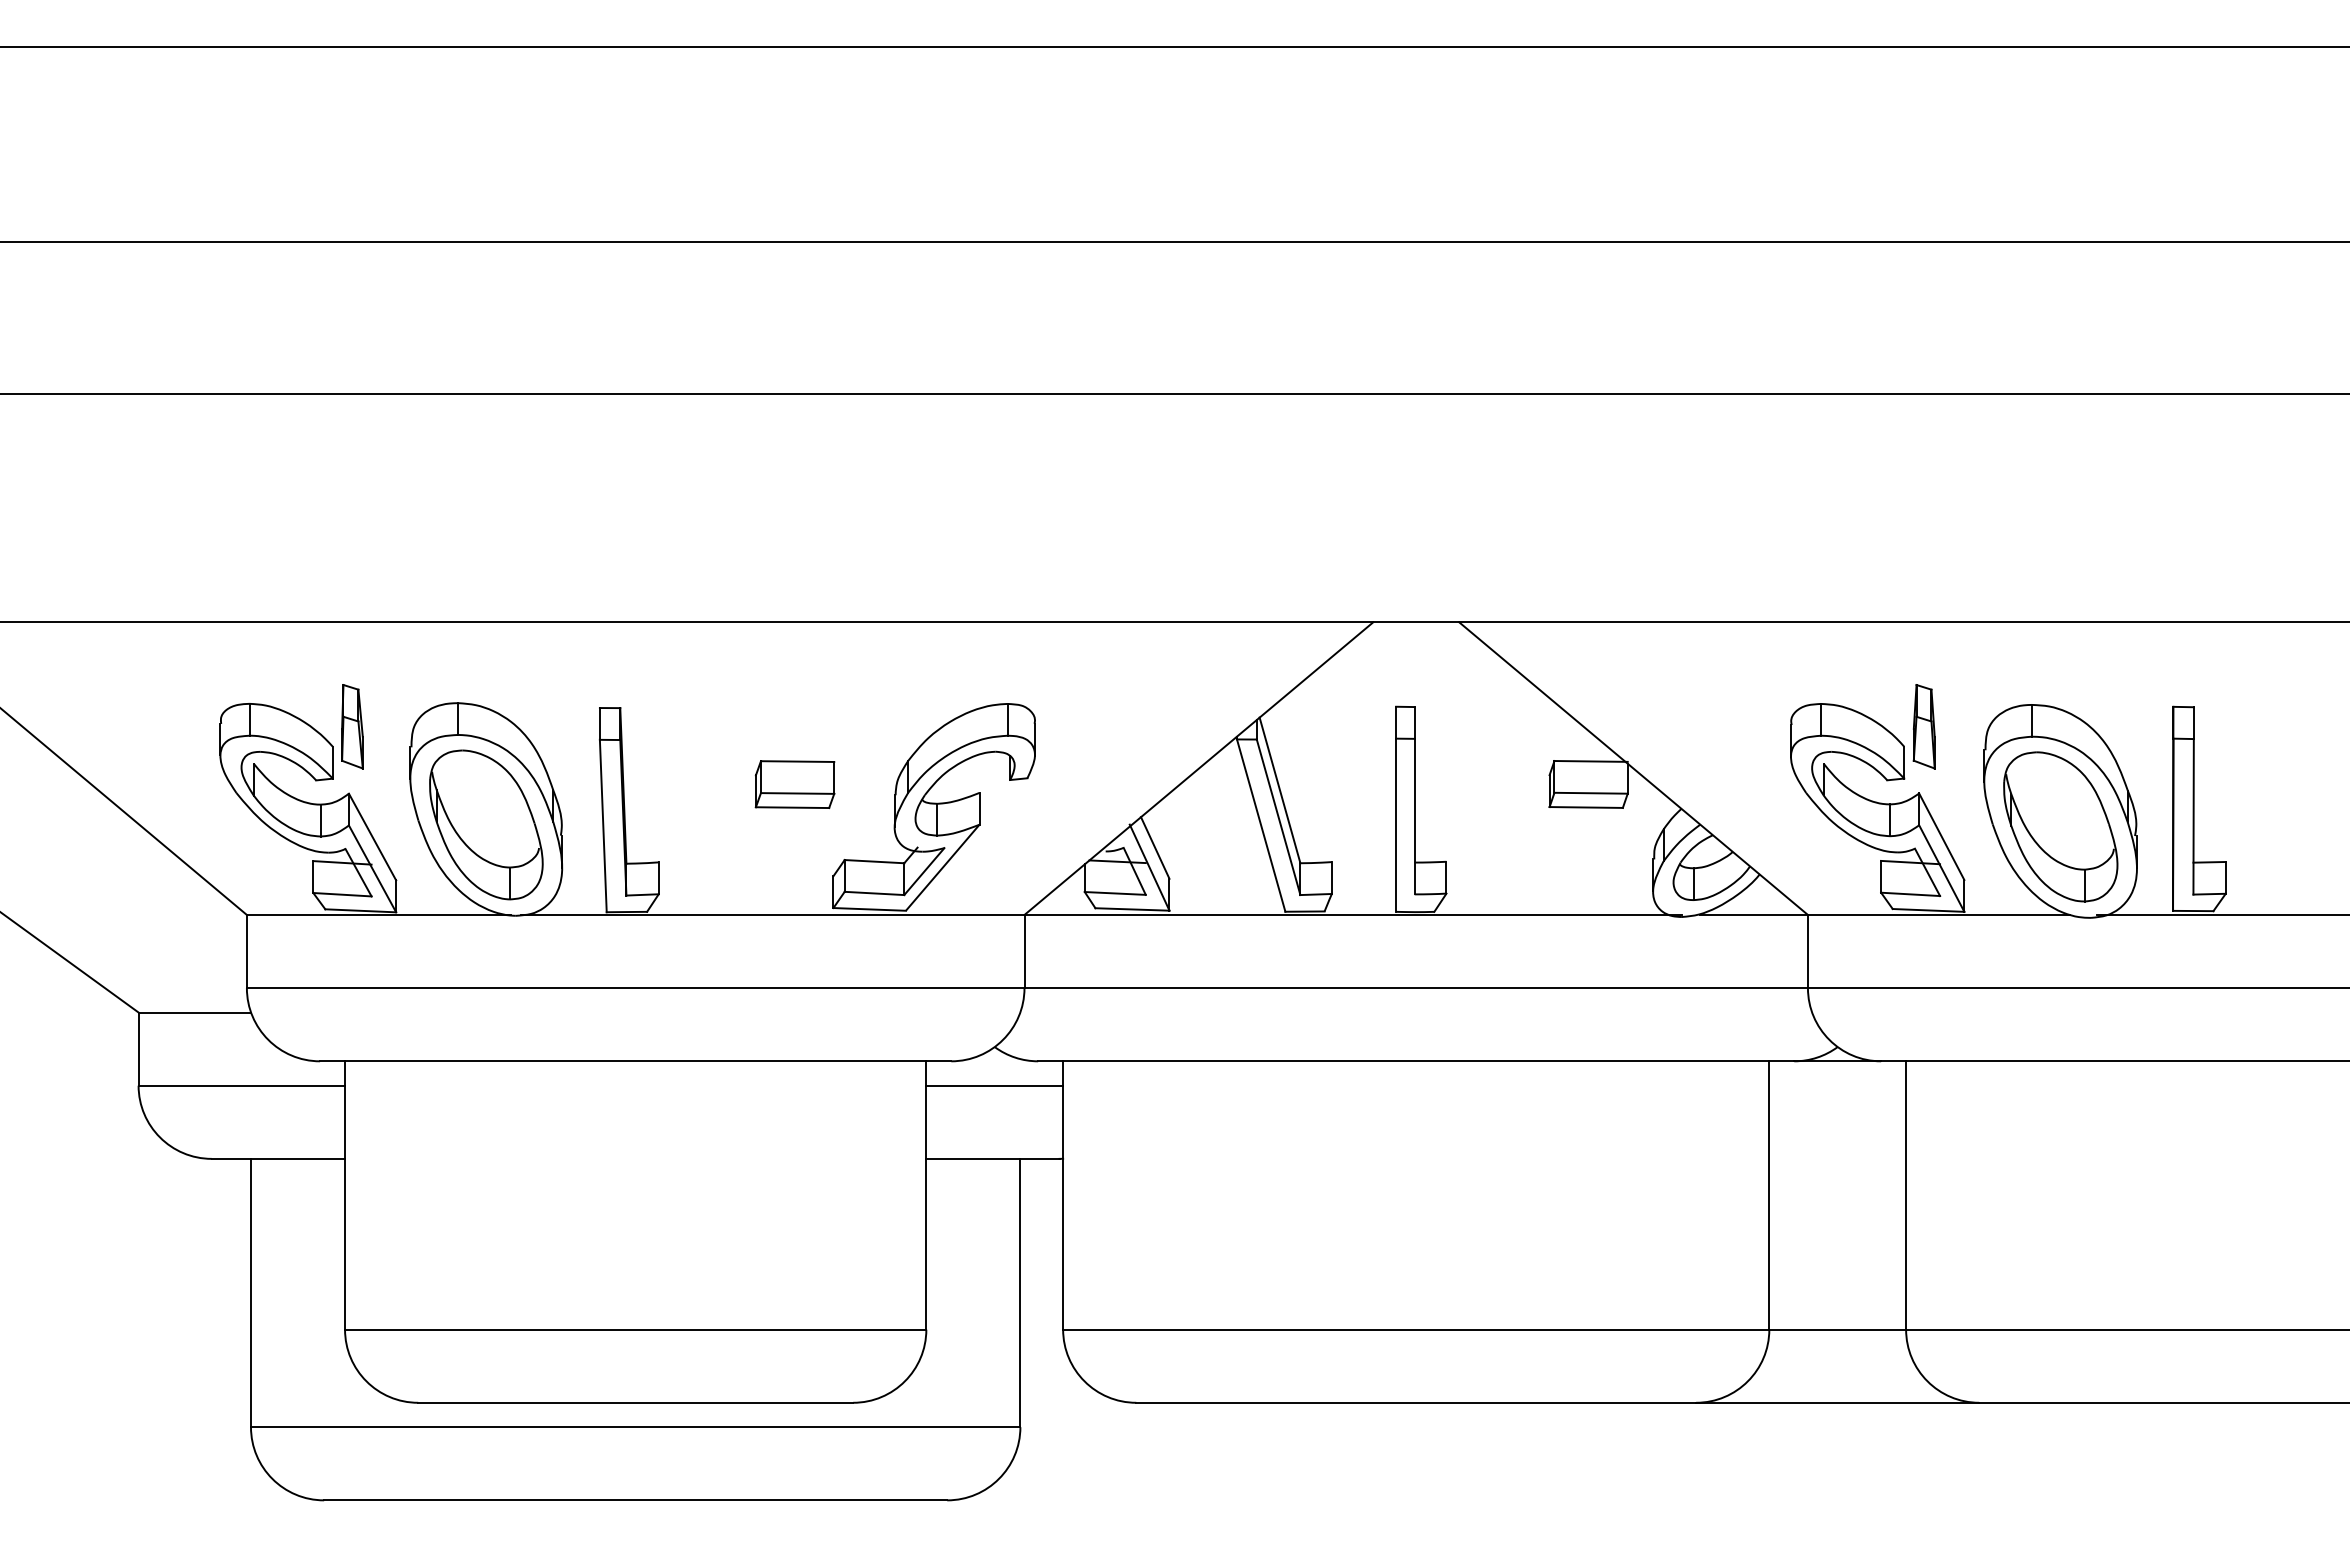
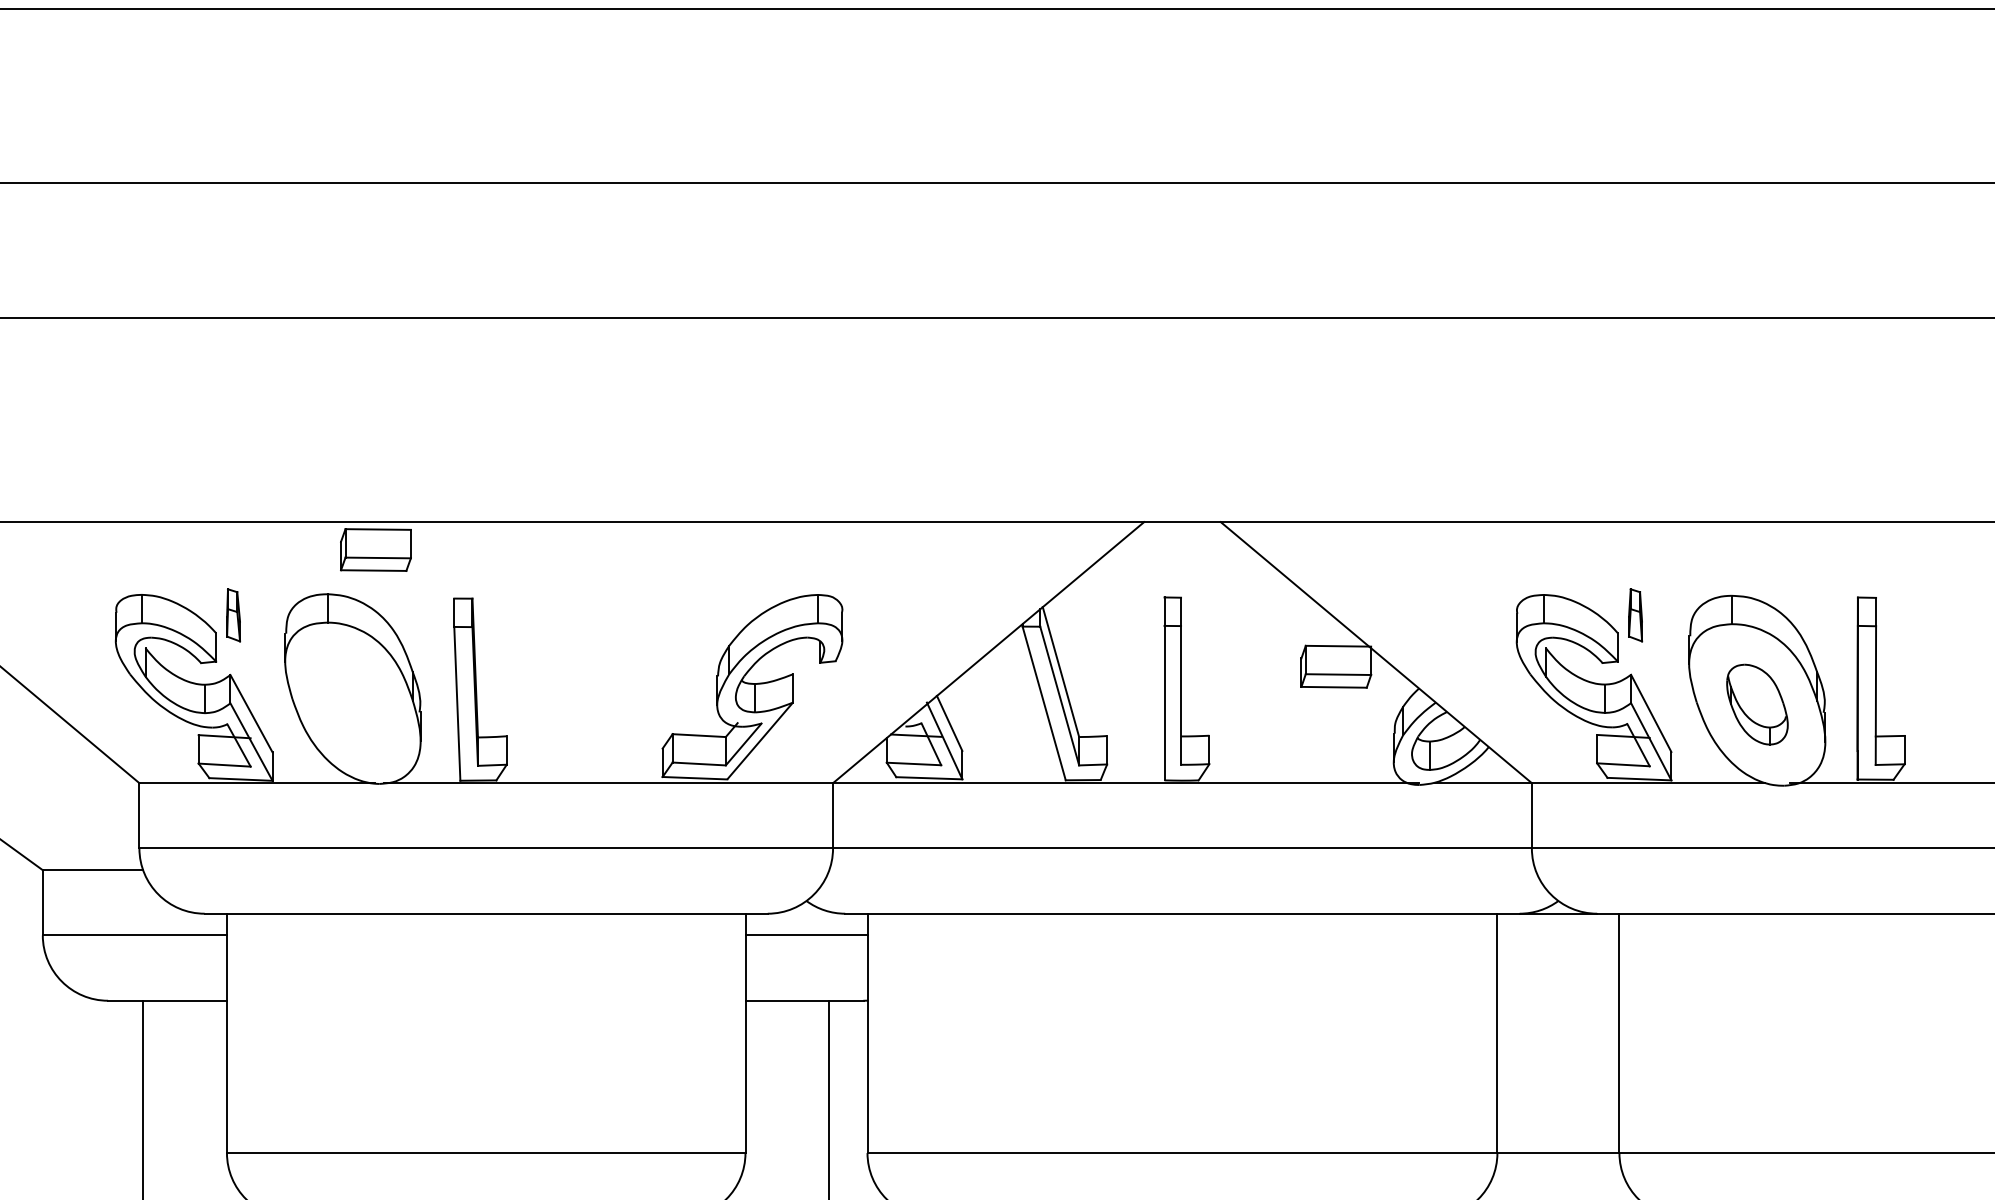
part: (352, 726) -> (233, 615), size x0.7
part: (1923, 726) -> (1634, 615), size x0.7
part: (794, 784) -> (375, 549), moved
part: (486, 824) -> (353, 702), removed
part: (2060, 826) -> (1757, 704), size x0.6

